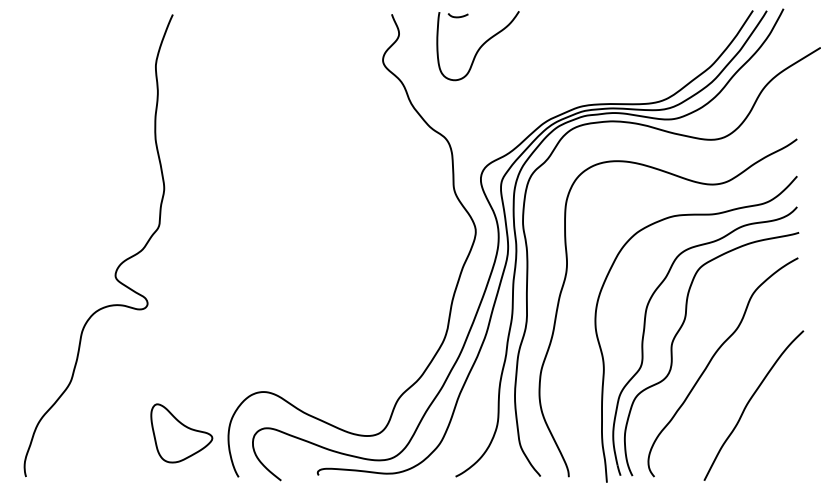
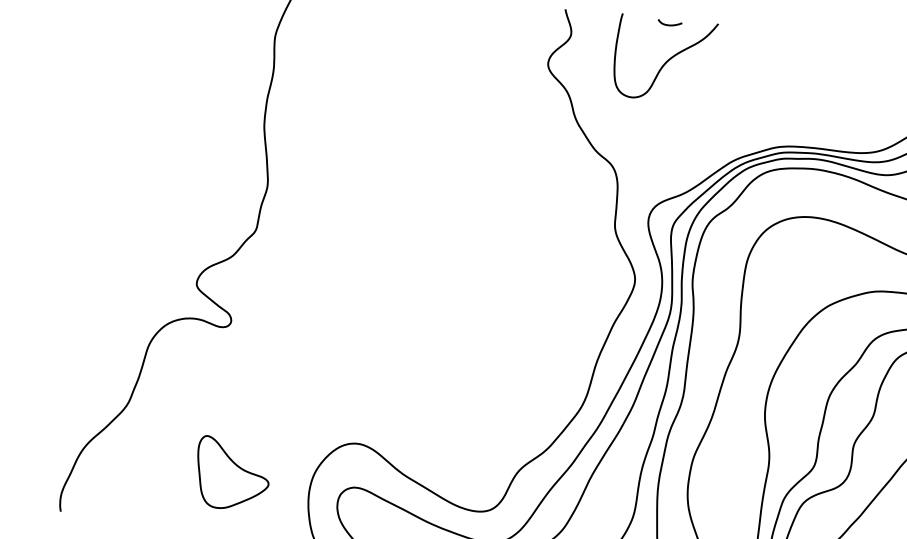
curve: (457, 16) -> (668, 24), moved
part: (181, 433) -> (232, 474), moved

